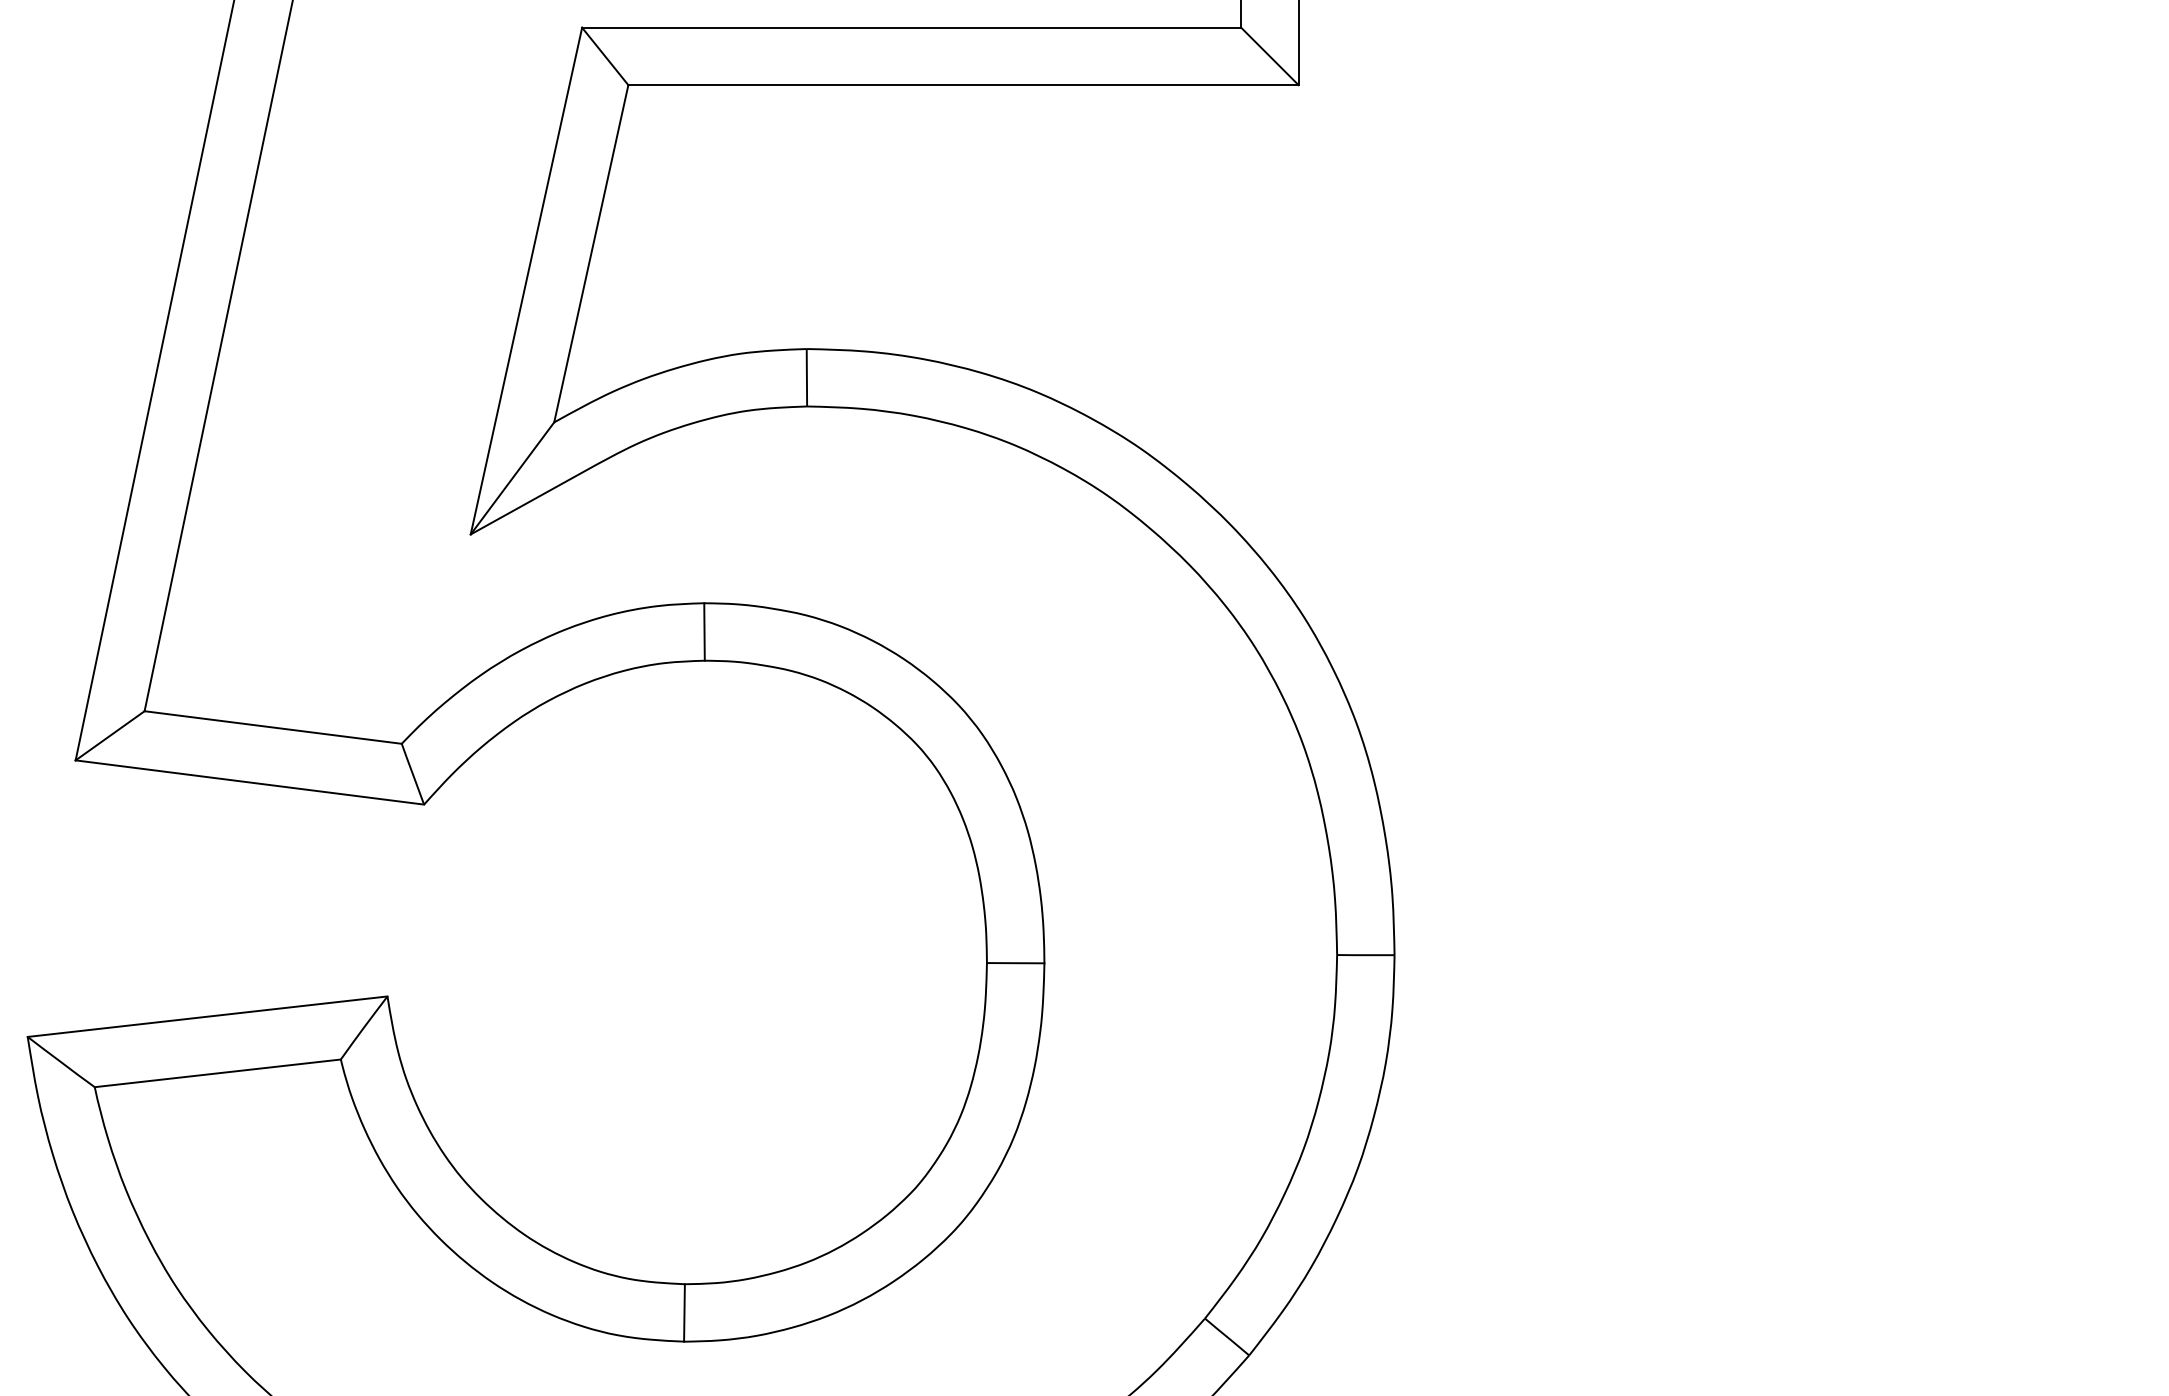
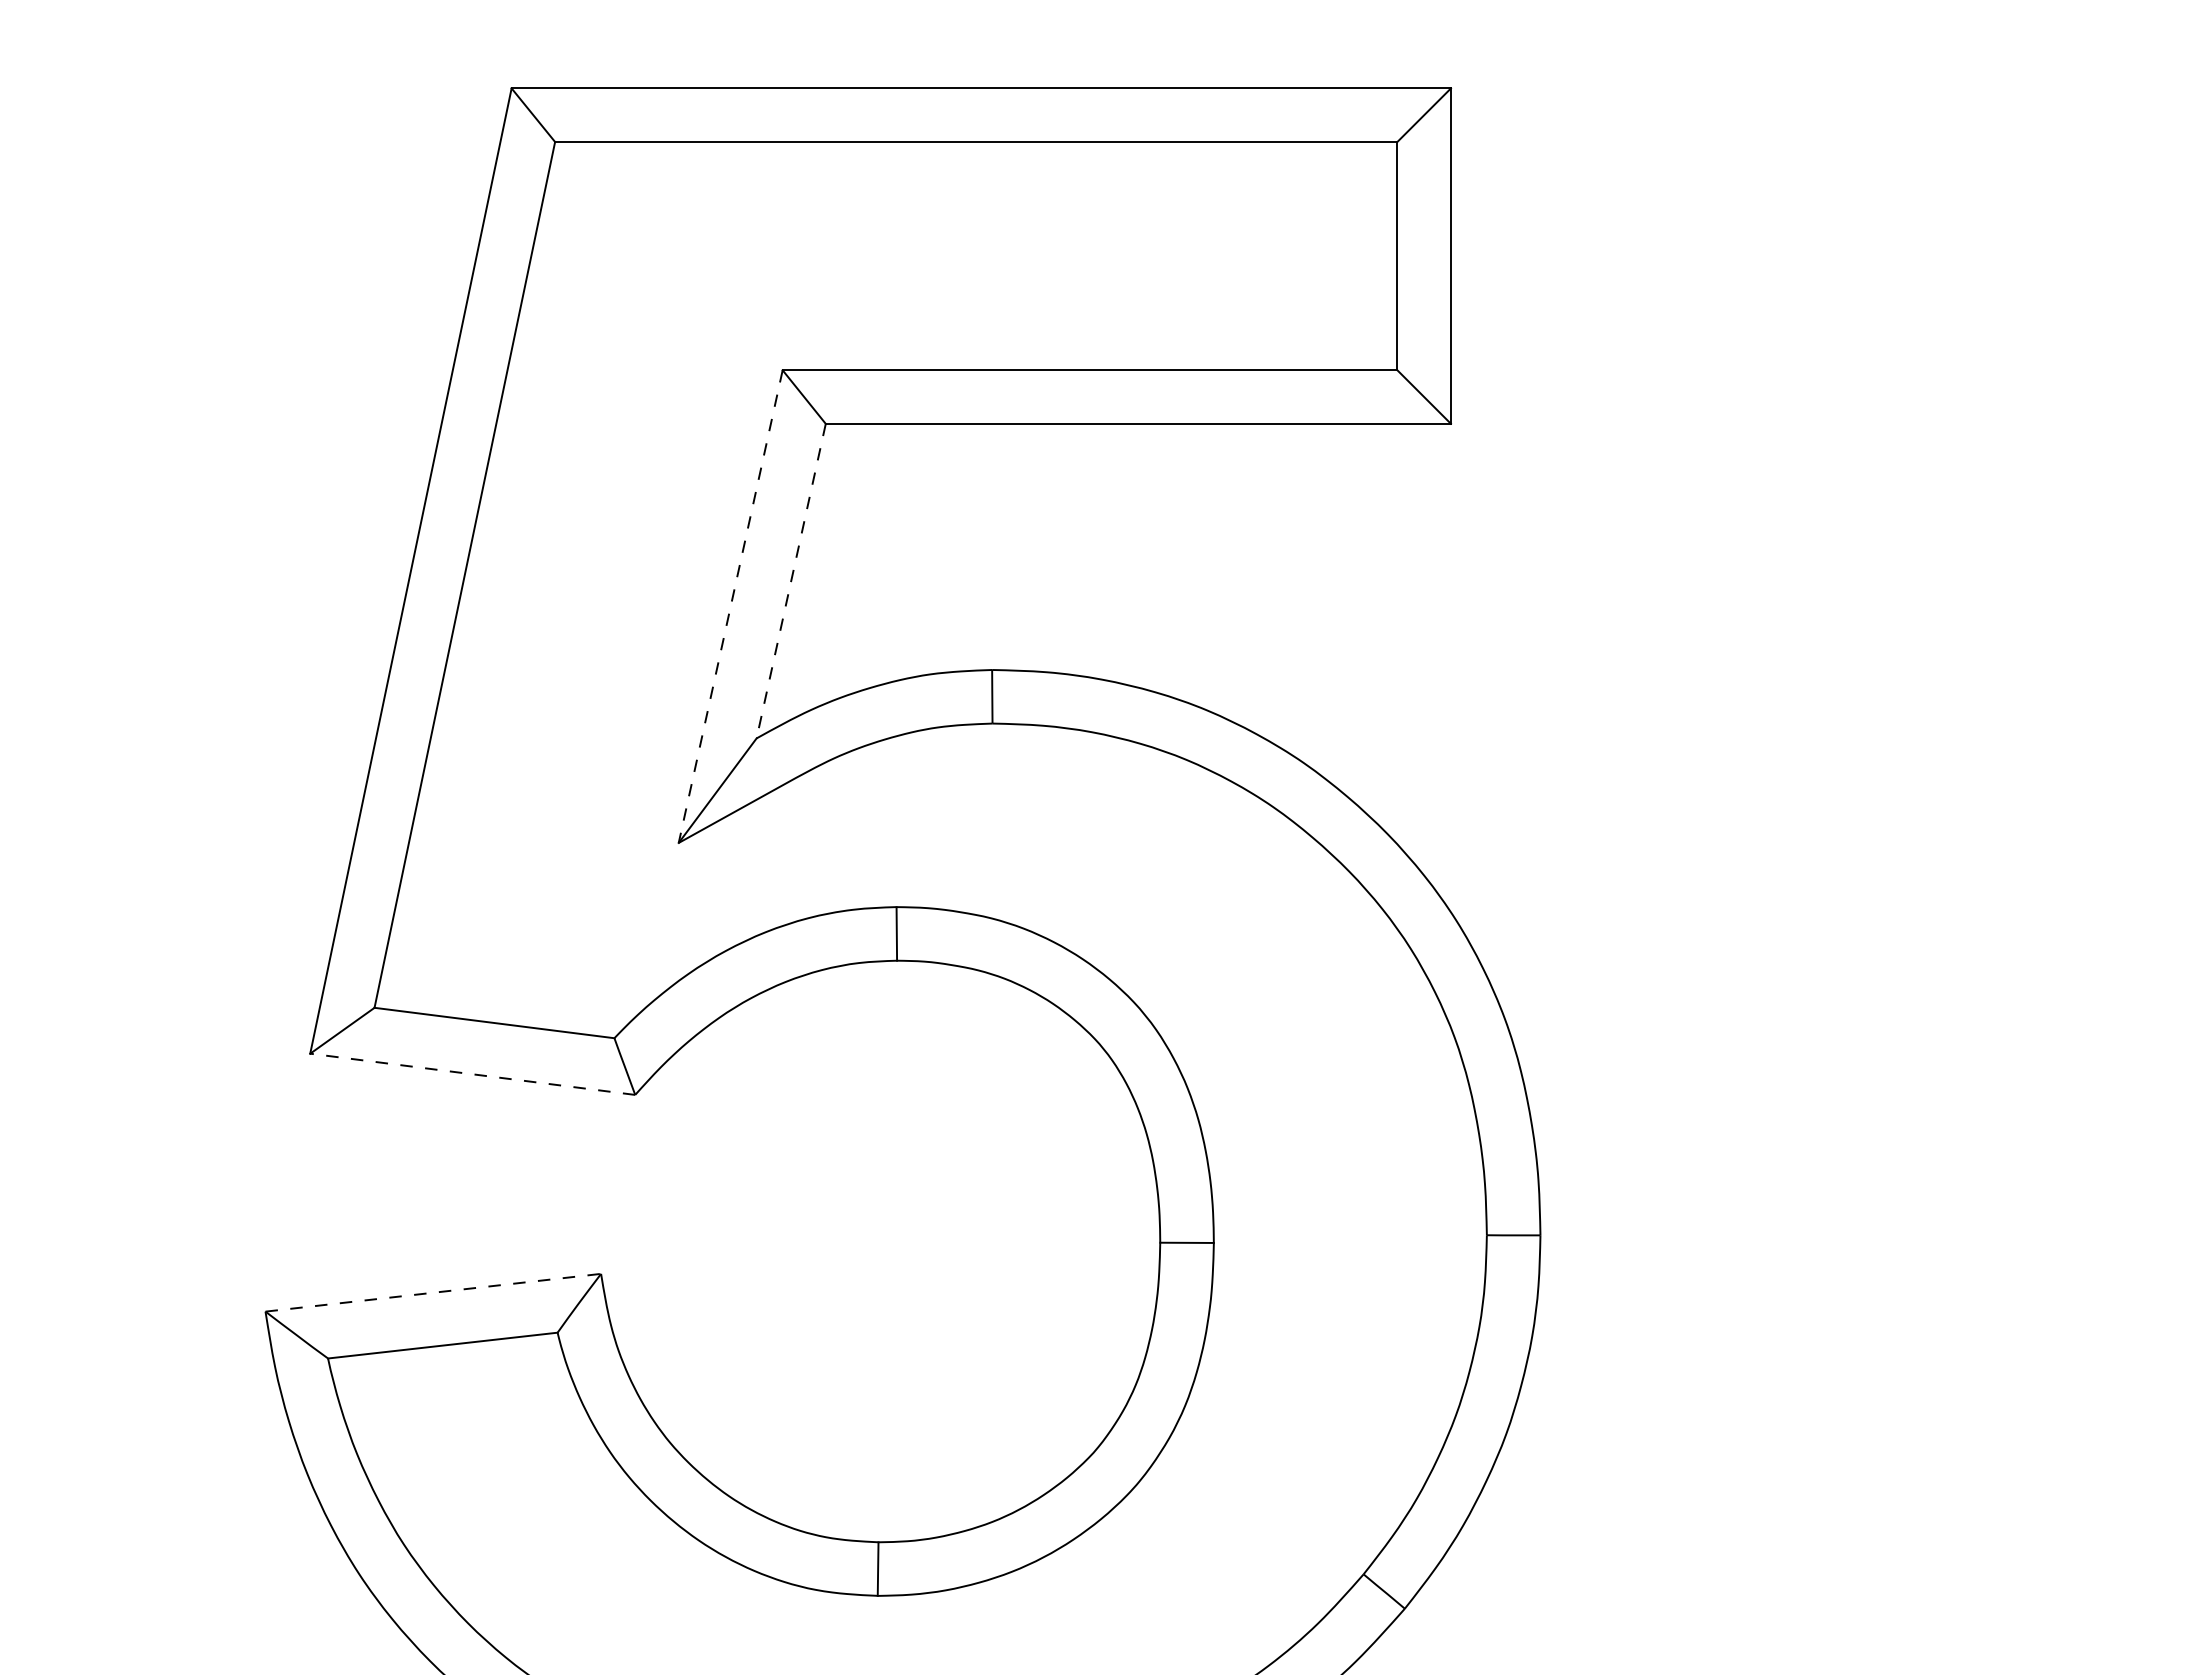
line: (591, 254) -> (791, 581), solid -> dashed
line: (526, 280) -> (730, 606), solid -> dashed
line: (249, 782) -> (472, 1074), solid -> dashed
line: (207, 1016) -> (433, 1292), solid -> dashed

